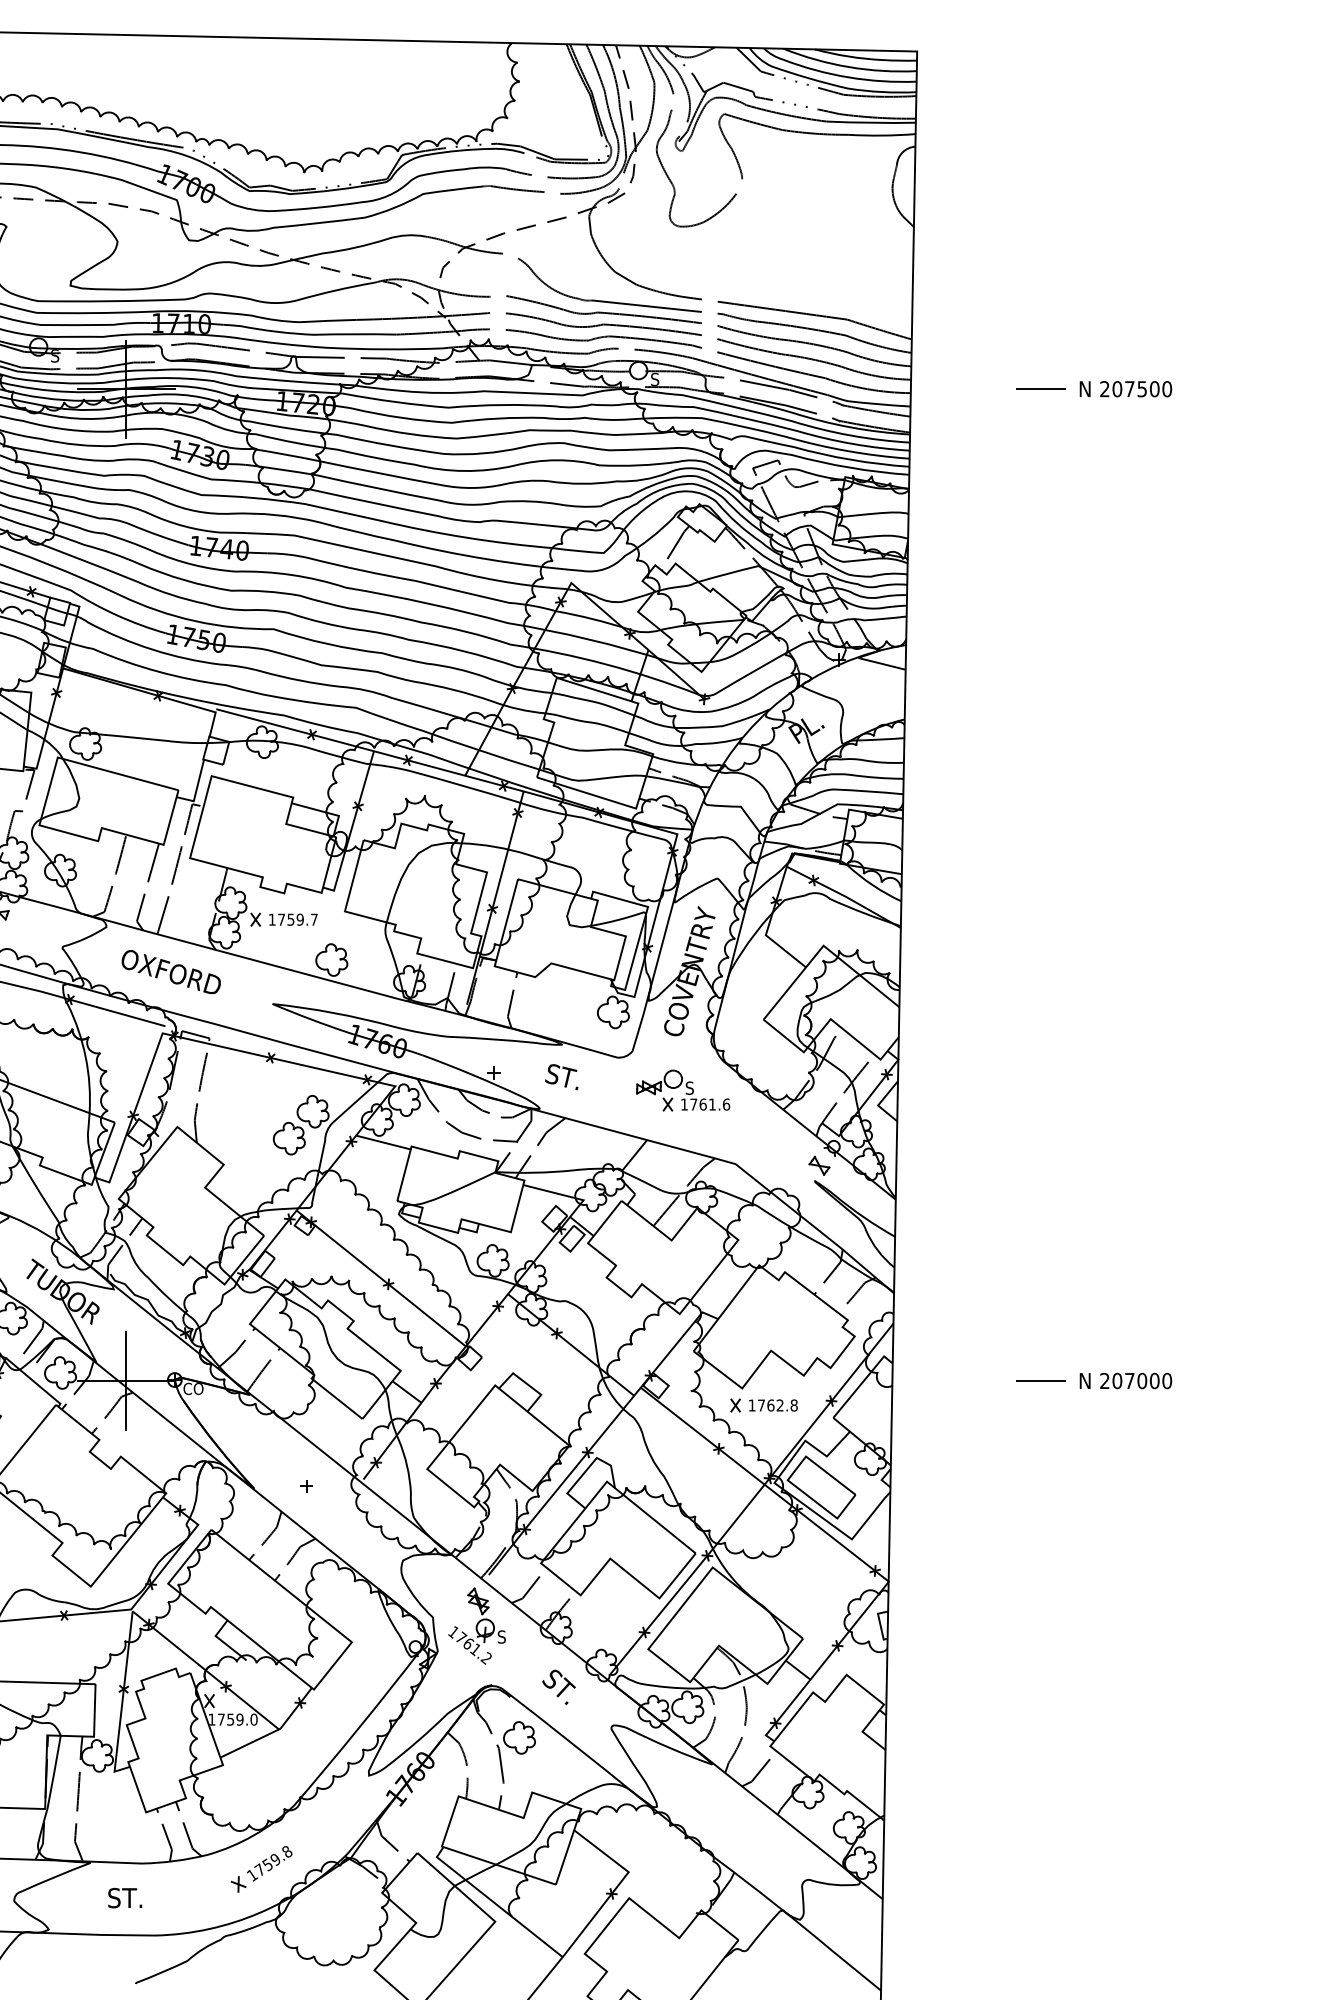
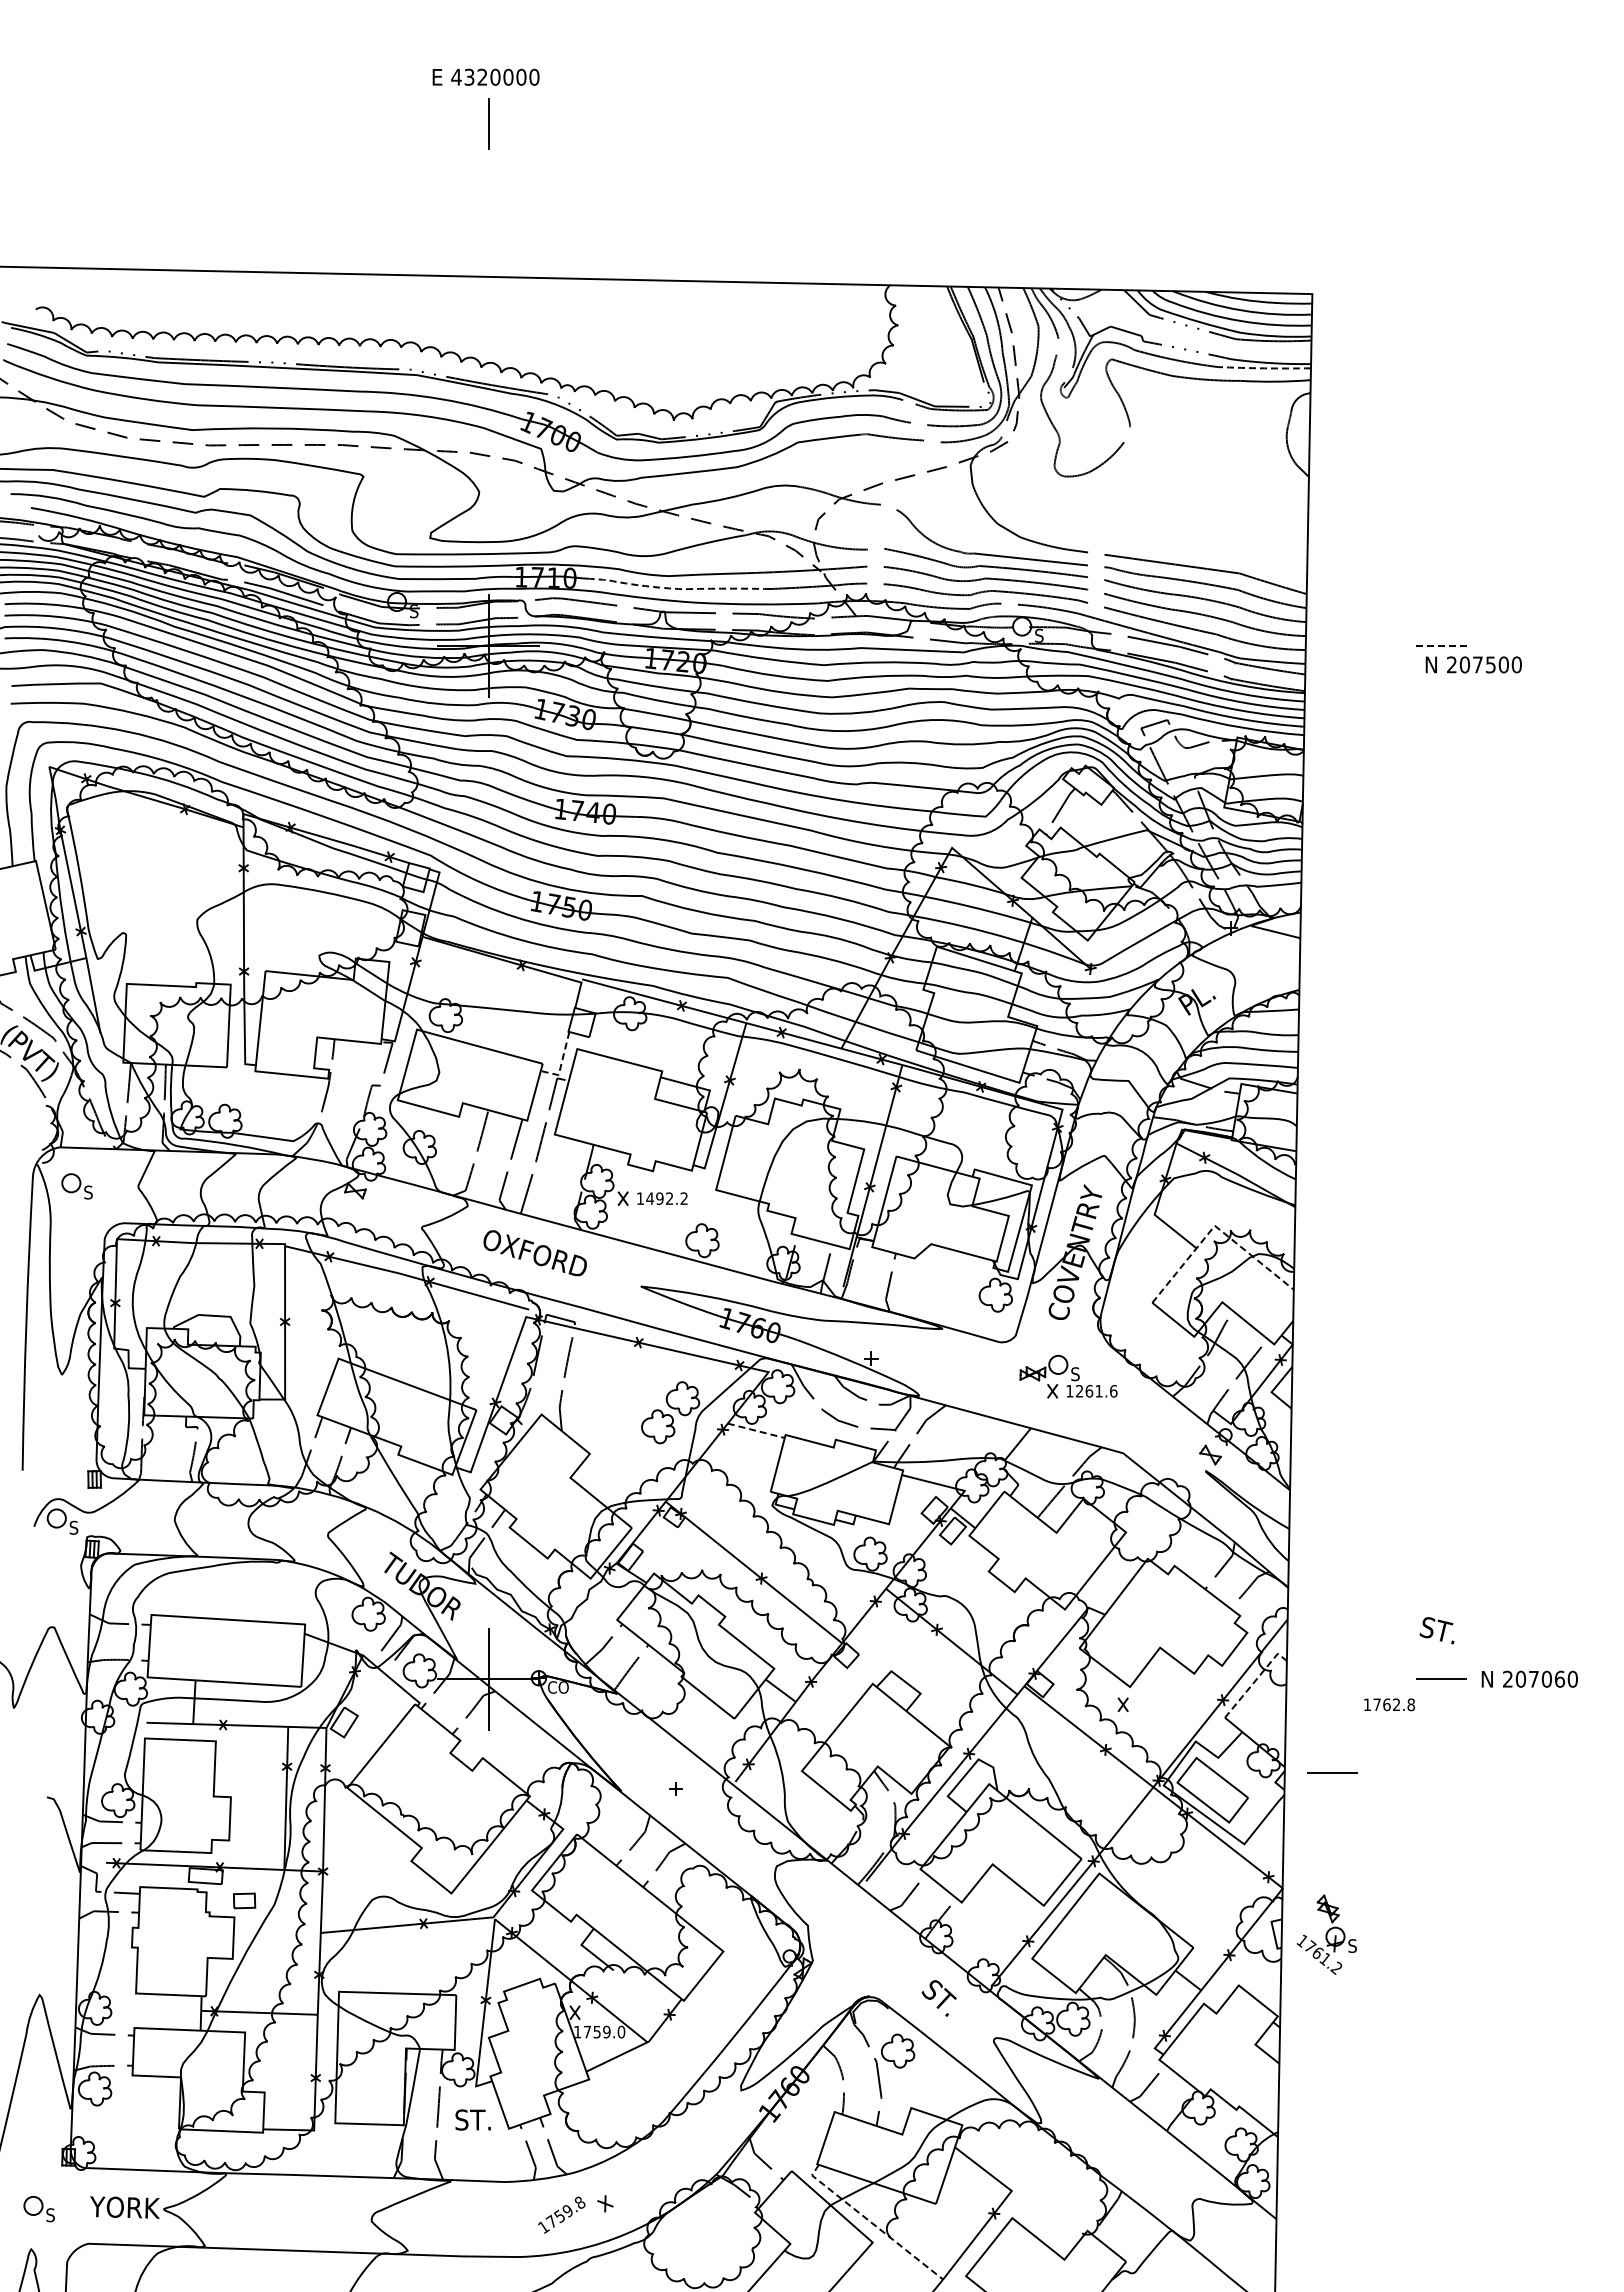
line: (871, 122) -> (1264, 368), solid -> dashed
line: (306, 334) -> (676, 588), solid -> dashed
line: (1041, 388) -> (1441, 645), solid -> dashed
text: (1125, 388) -> (1473, 664), moved
line: (196, 789) -> (561, 1063), solid -> dashed
text: (297, 919) -> (666, 1198), 1759.7 -> 1492.2
line: (824, 946) -> (1215, 1226), solid -> dashed
text: (561, 1076) -> (1436, 1630), moved
text: (693, 1103) -> (1079, 1390), 1761.6 -> 1261.6
line: (383, 1142) -> (756, 1430), solid -> dashed
text: (1154, 1380) -> (1559, 1678), 207000 -> 207060
line: (862, 1382) -> (1255, 1680), solid -> dashed
text: (773, 1405) -> (1389, 1704), moved
line: (936, 1470) -> (1332, 1772), added
part: (476, 1625) -> (1326, 1934), moved
text: (269, 1863) -> (561, 2214), moved
text: (124, 1897) -> (472, 2119), moved
line: (495, 1903) -> (872, 2223), solid -> dashed

